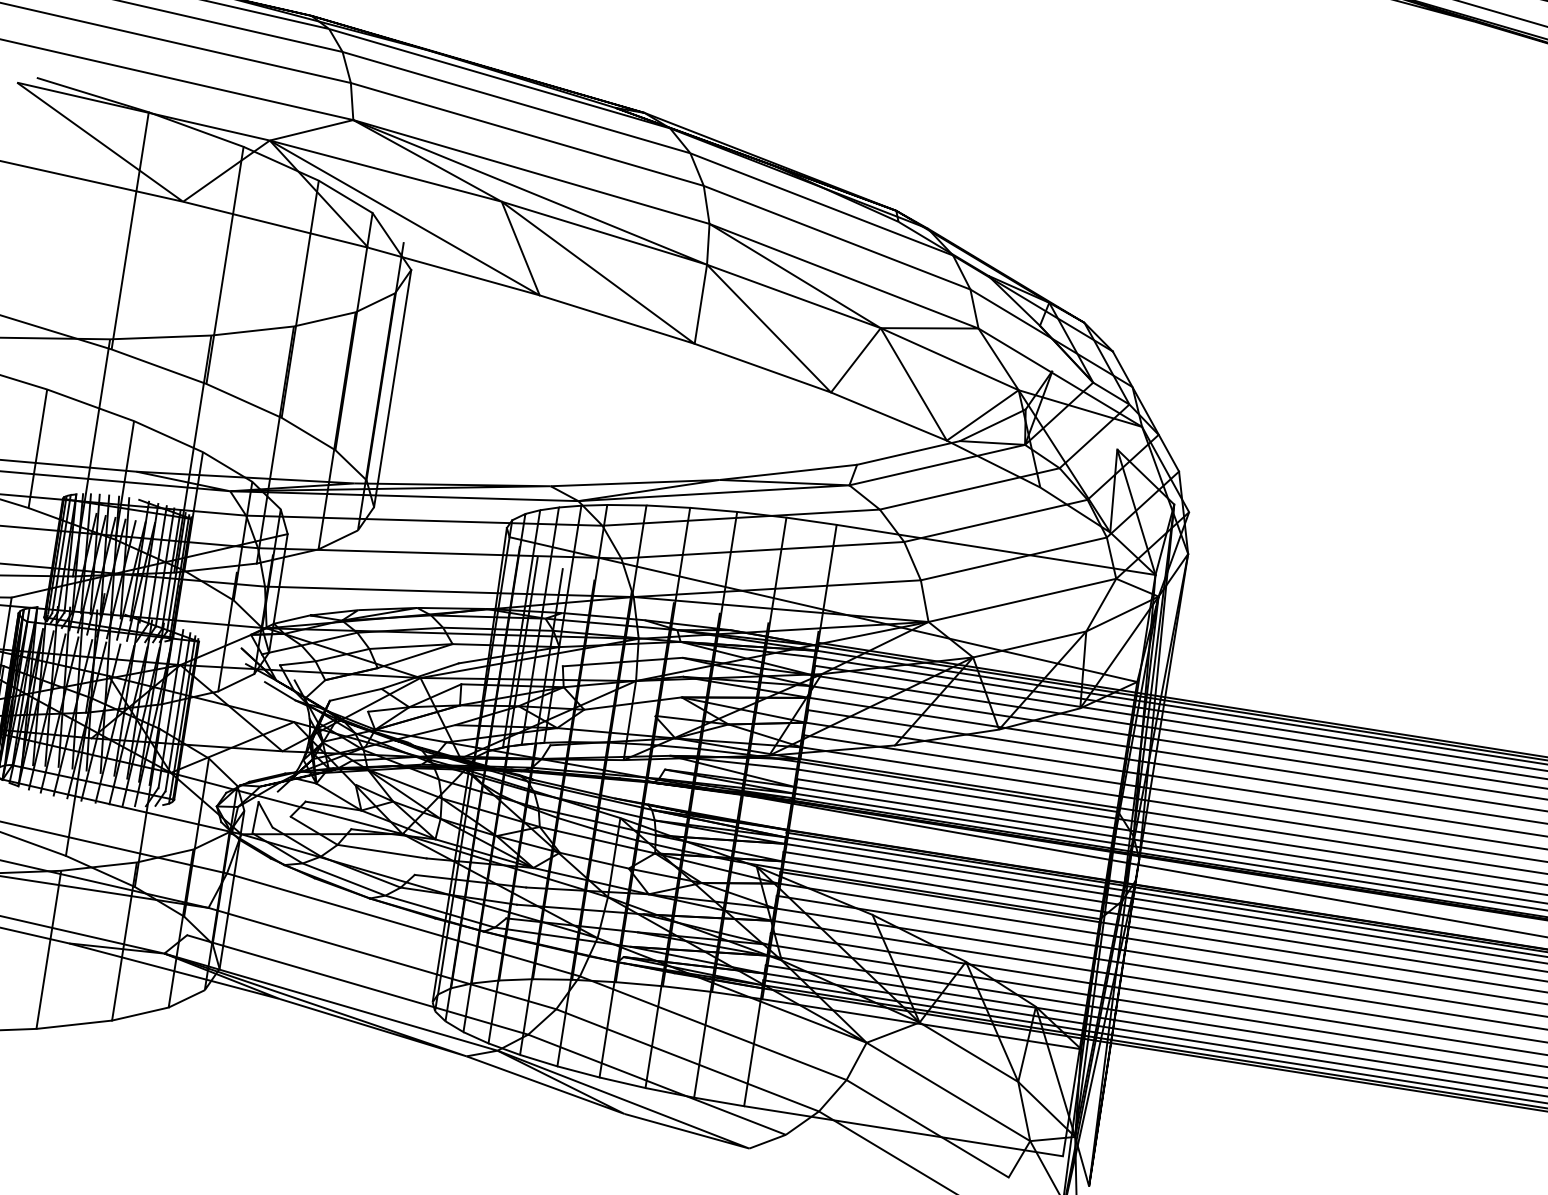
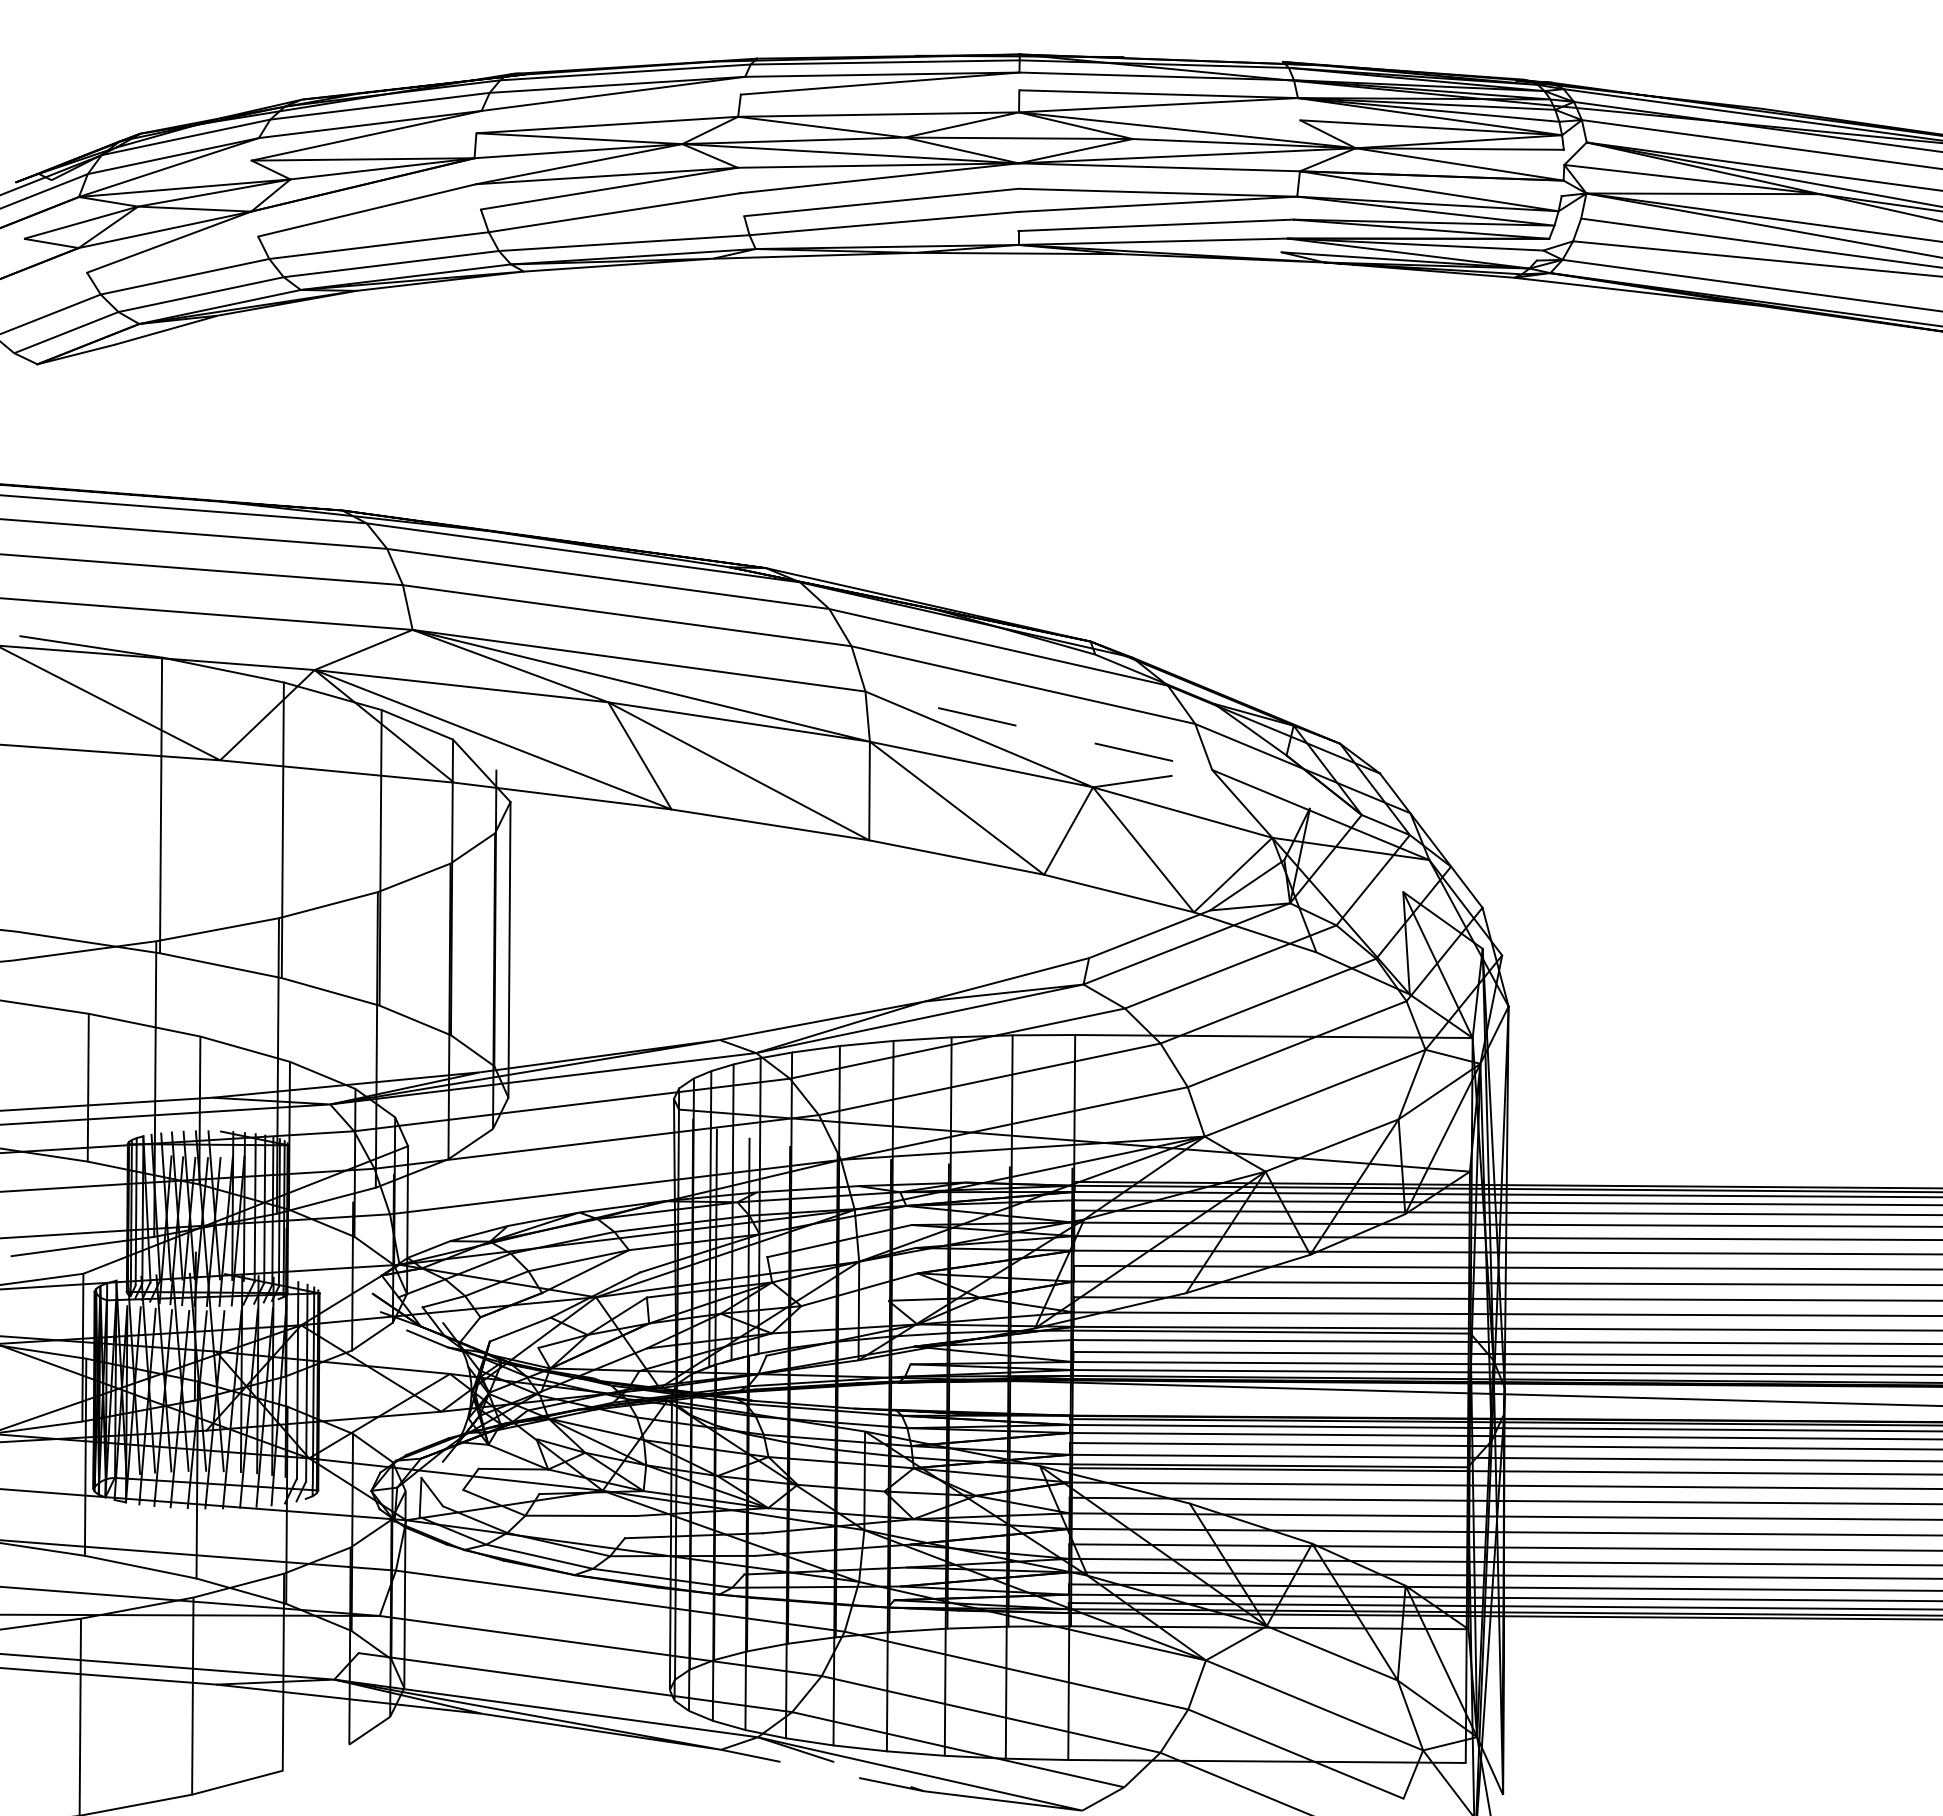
line: (890, 294) -> (1098, 744), solid -> dashed
line: (139, 1013) -> (315, 1757), removed
line: (612, 1109) -> (908, 1788), solid -> dashed

